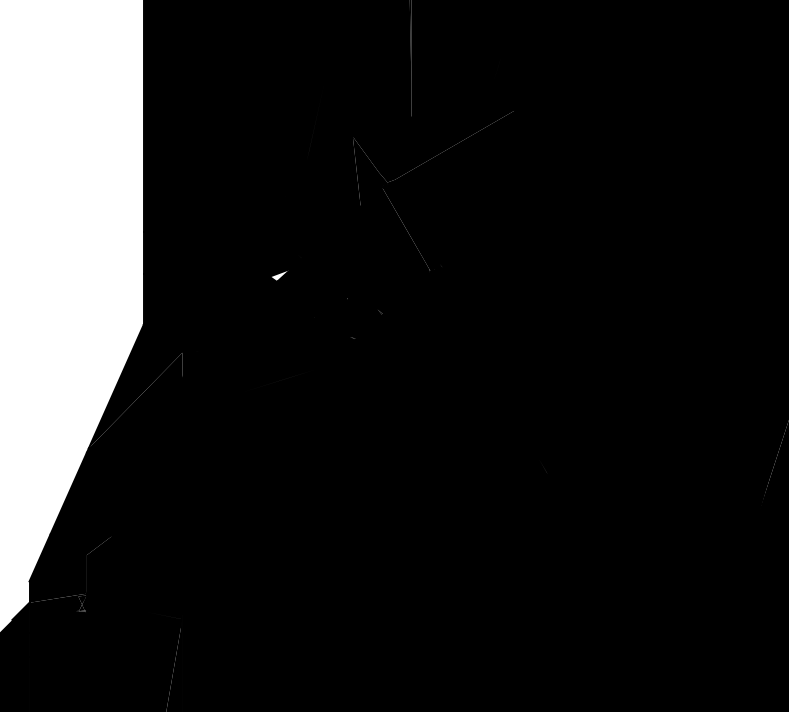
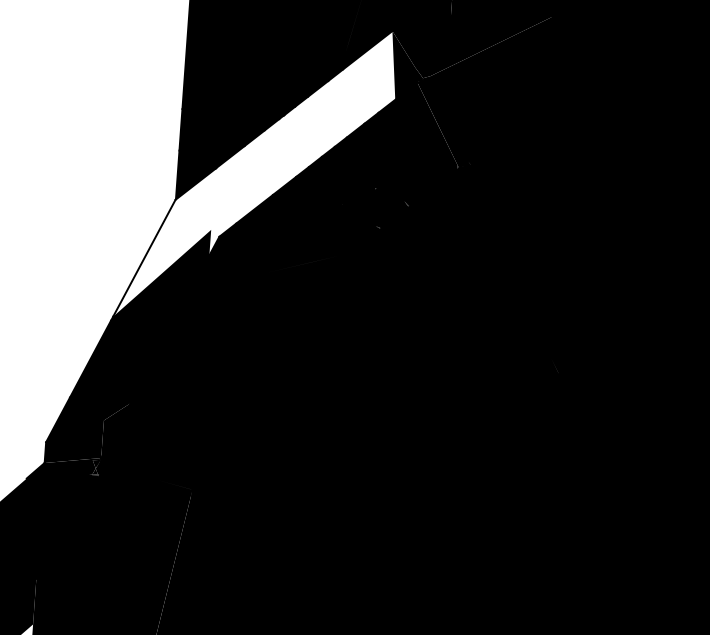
fill: (224, 292) -> (256, 174), removed

